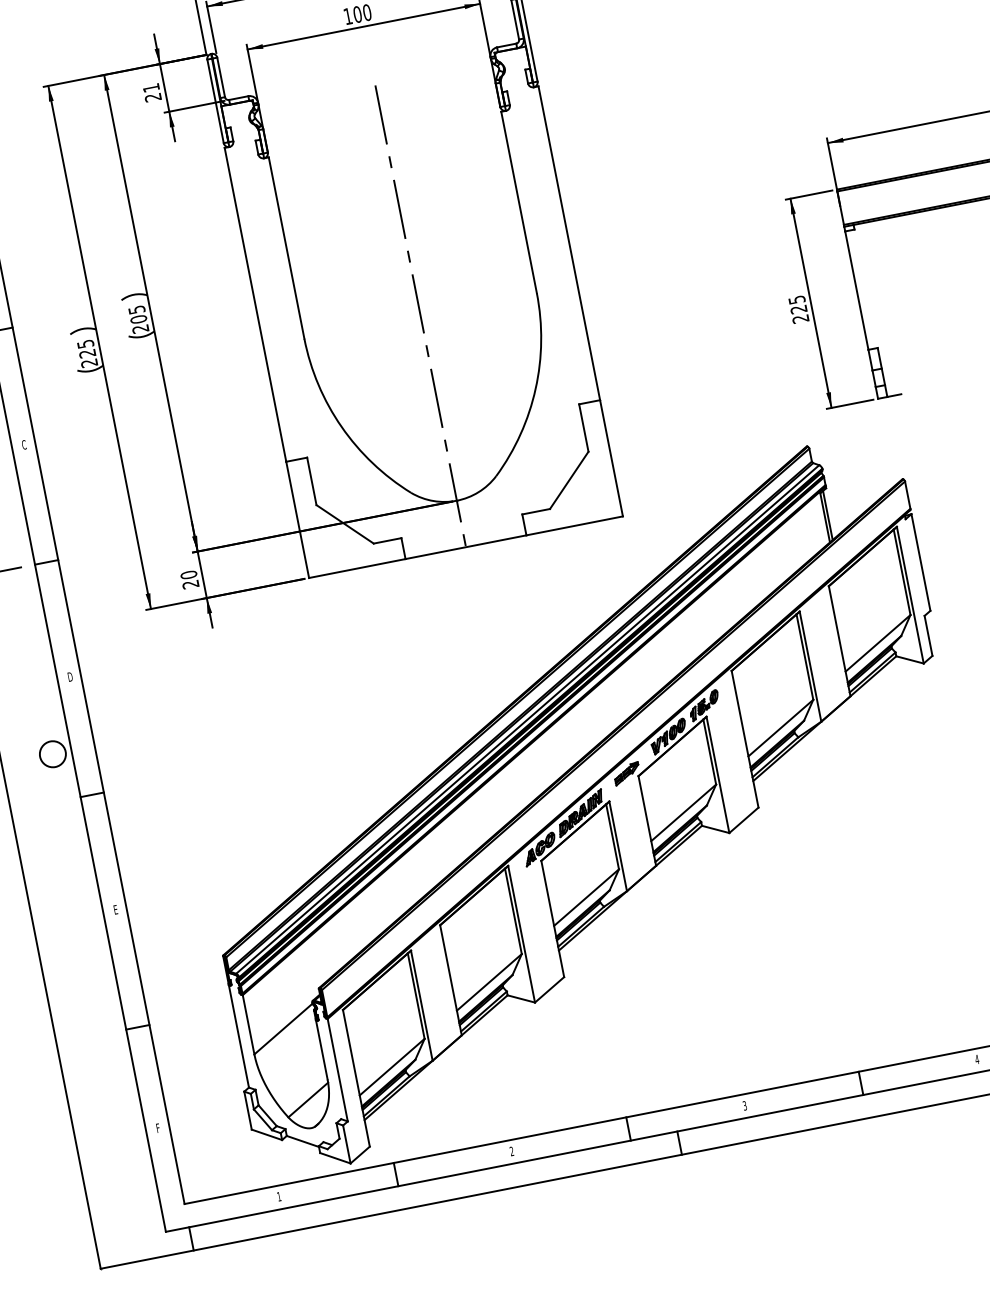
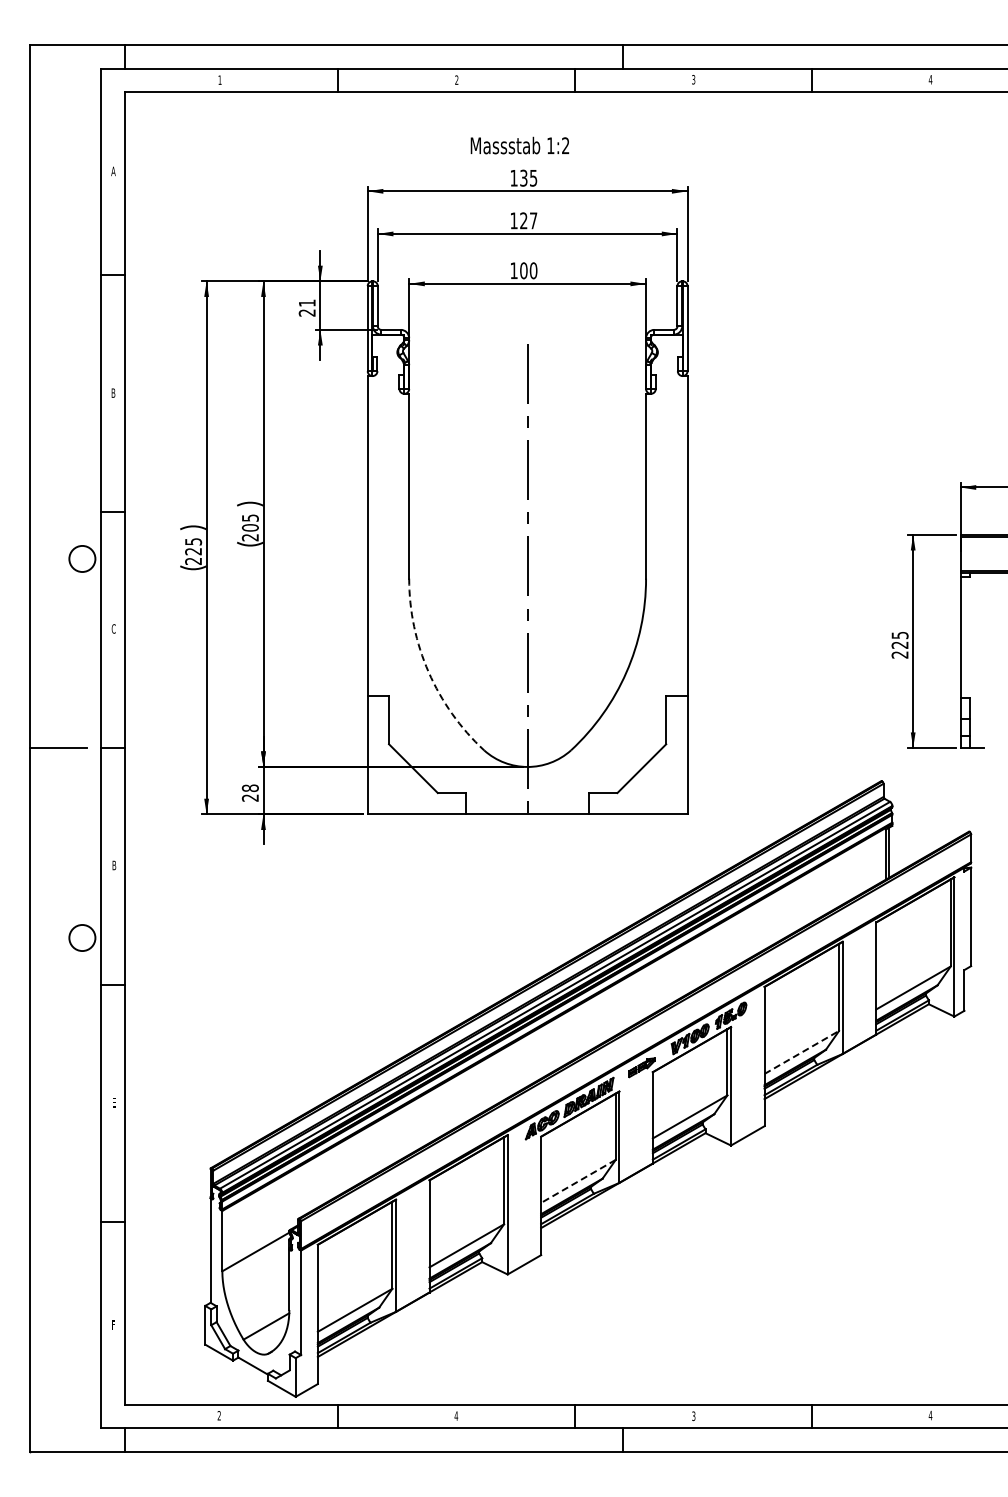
arc: (341, 427) -> (428, 672), solid -> dashed
text: (189, 575) -> (250, 788), 20 -> 28
text: (70, 676) -> (114, 865), D -> B
line: (781, 727) -> (802, 1052), solid -> dashed
line: (586, 897) -> (578, 1181), solid -> dashed
text: (511, 1150) -> (456, 1415), 2 -> 4
text: (278, 1196) -> (218, 1415), 1 -> 2

